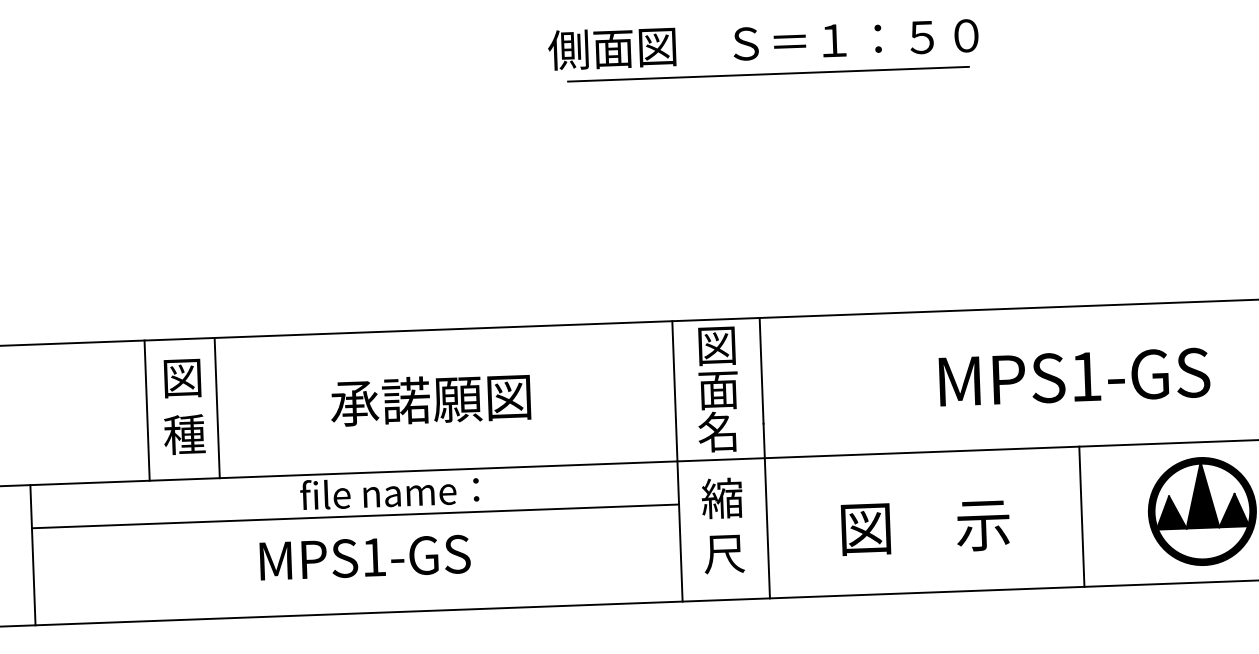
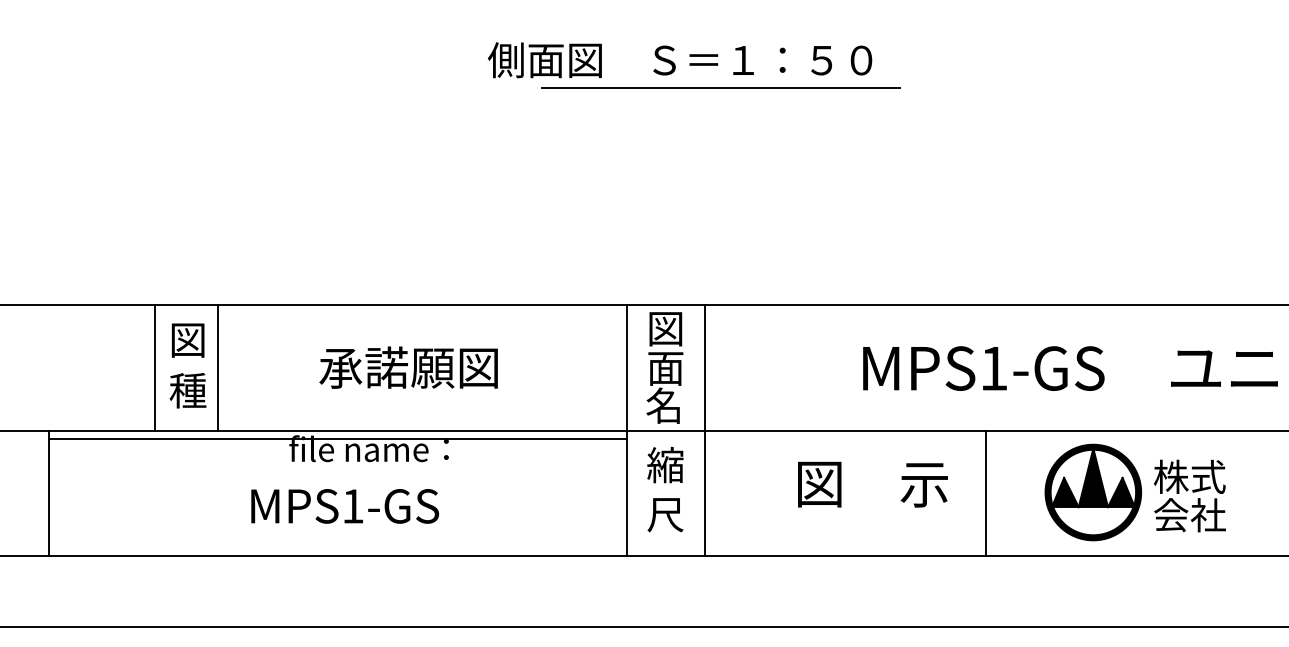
text: (763, 43) -> (680, 60), moved
line: (355, 516) -> (337, 439), moved
text: (925, 527) -> (872, 484), moved

